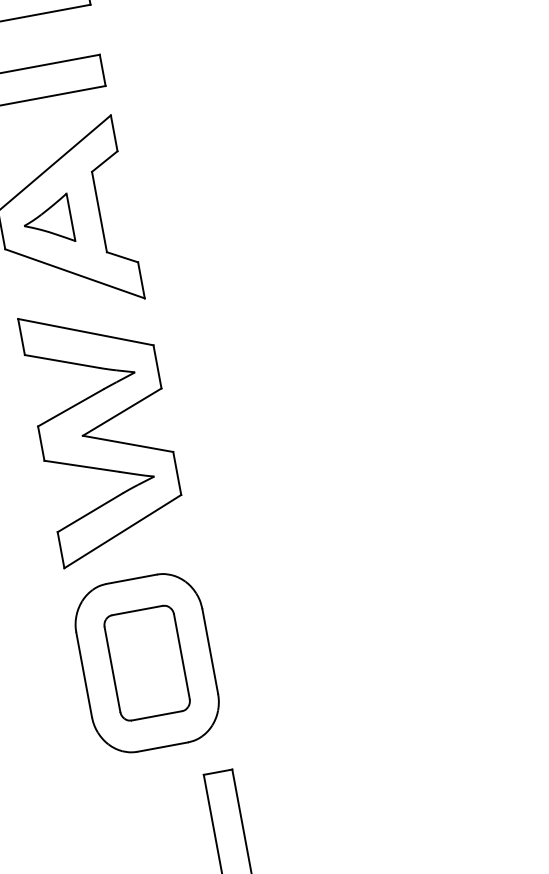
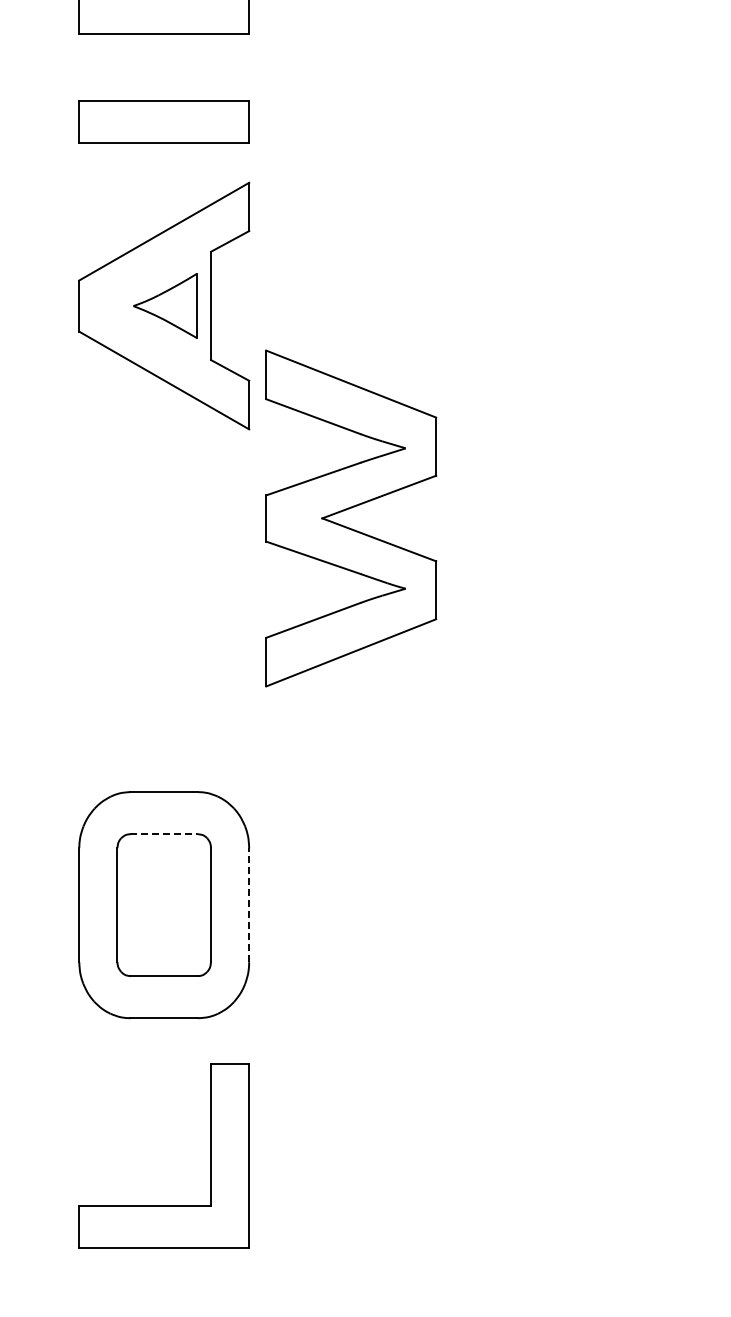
part: (47, 221) -> (165, 305), moved
part: (102, 438) -> (347, 526), moved
line: (137, 610) -> (164, 834), solid -> dashed
line: (210, 651) -> (249, 905), solid -> dashed

